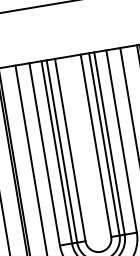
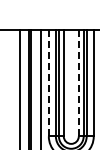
line: (95, 146) -> (78, 83), solid -> dashed
line: (43, 153) -> (48, 82), solid -> dashed

